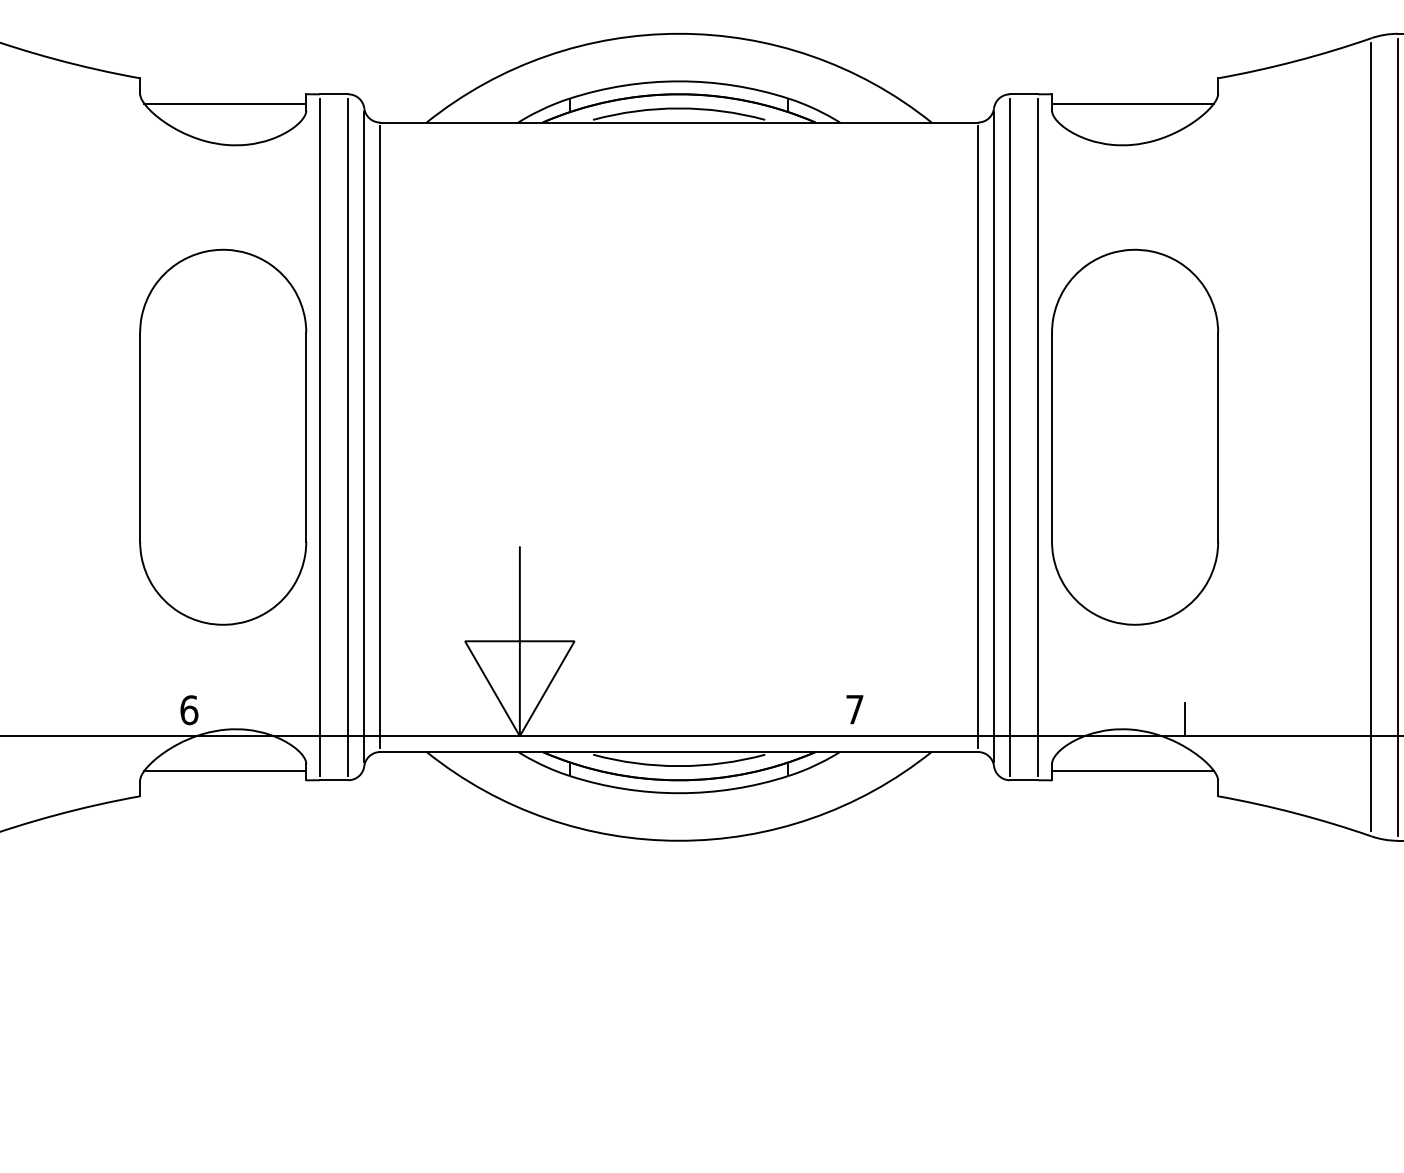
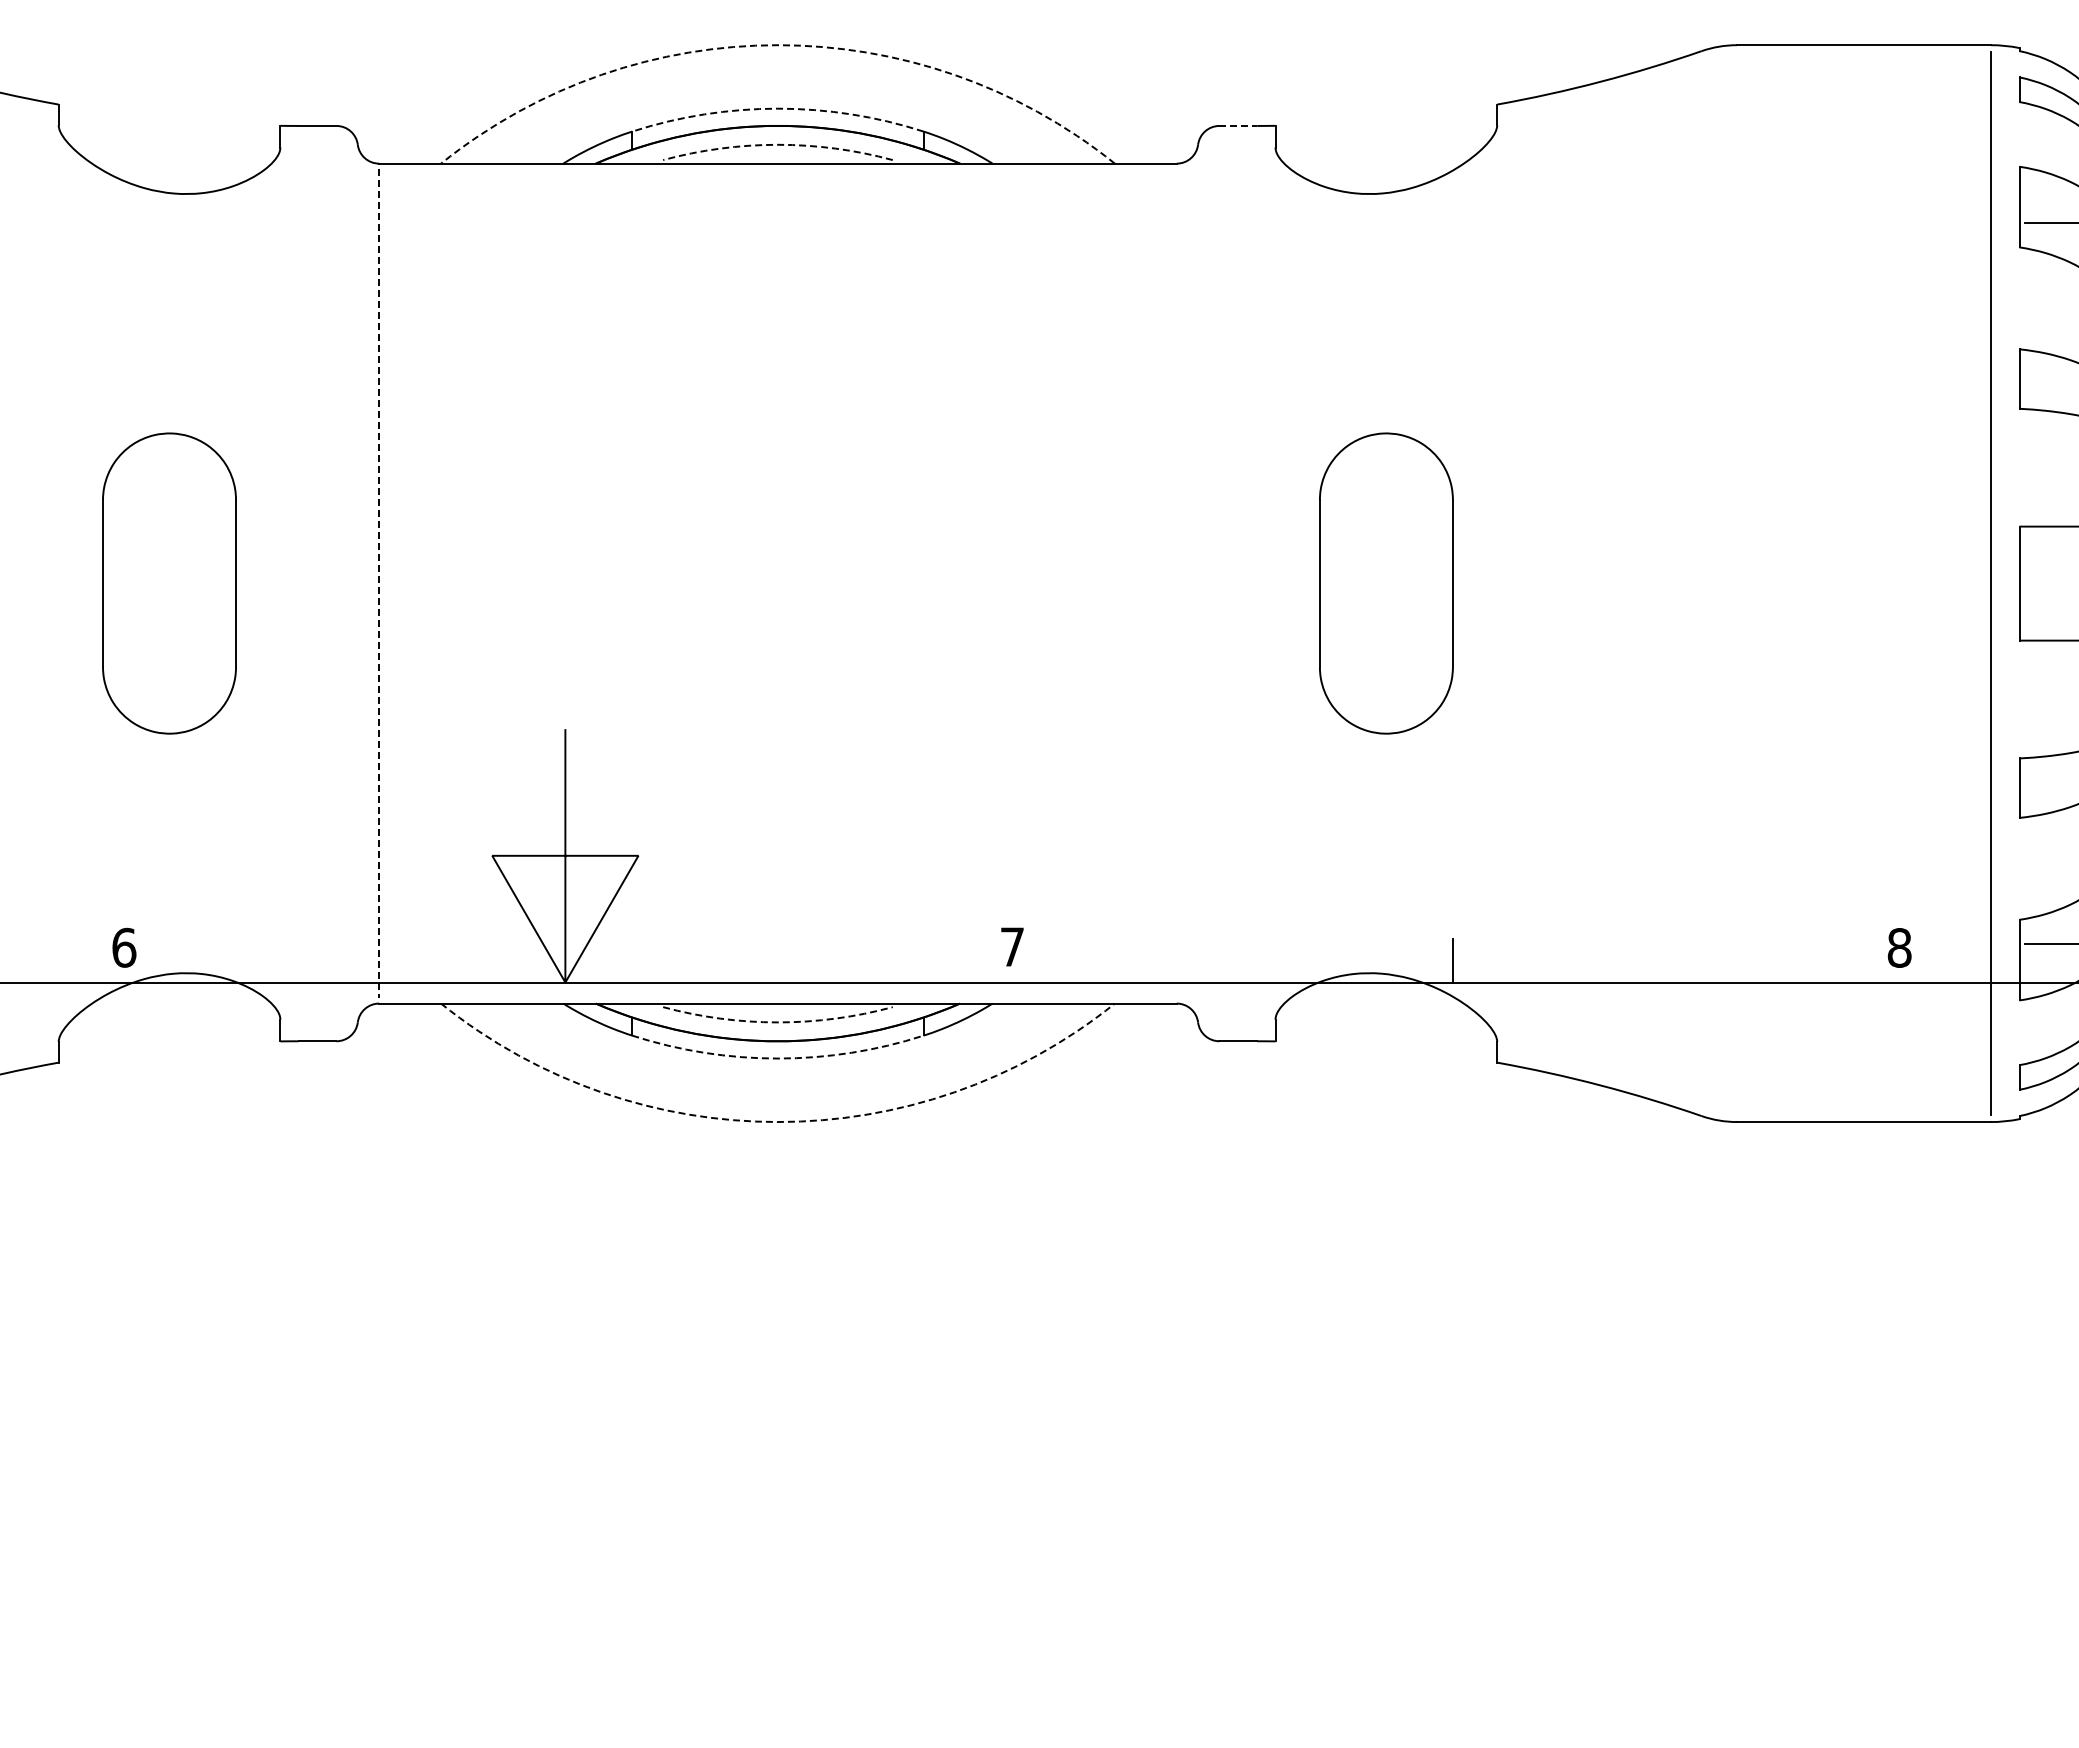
arc: (678, 34) -> (777, 45), solid -> dashed
arc: (678, 81) -> (777, 108), solid -> dashed
line: (1024, 93) -> (1238, 125), solid -> dashed
line: (225, 103) -> (172, 138), removed
line: (1132, 103) -> (1383, 138), removed
arc: (678, 108) -> (777, 144), solid -> dashed
part: (223, 437) -> (169, 583), size x0.6
line: (319, 437) -> (298, 583), removed
line: (348, 437) -> (336, 583), removed
line: (364, 437) -> (357, 583), removed
line: (380, 437) -> (379, 583), solid -> dashed
line: (977, 437) -> (1176, 583), removed
line: (994, 437) -> (1198, 583), removed
line: (1010, 437) -> (1219, 583), removed
line: (1038, 437) -> (1257, 583), removed
part: (1135, 437) -> (1386, 583), size x0.6
line: (1371, 437) -> (1701, 583), removed
line: (1397, 437) -> (1736, 583), removed
arc: (678, 766) -> (777, 1022), solid -> dashed
line: (225, 770) -> (172, 1028), removed
line: (1132, 770) -> (1383, 1028), removed
arc: (678, 793) -> (777, 1058), solid -> dashed
arc: (678, 841) -> (777, 1122), solid -> dashed

